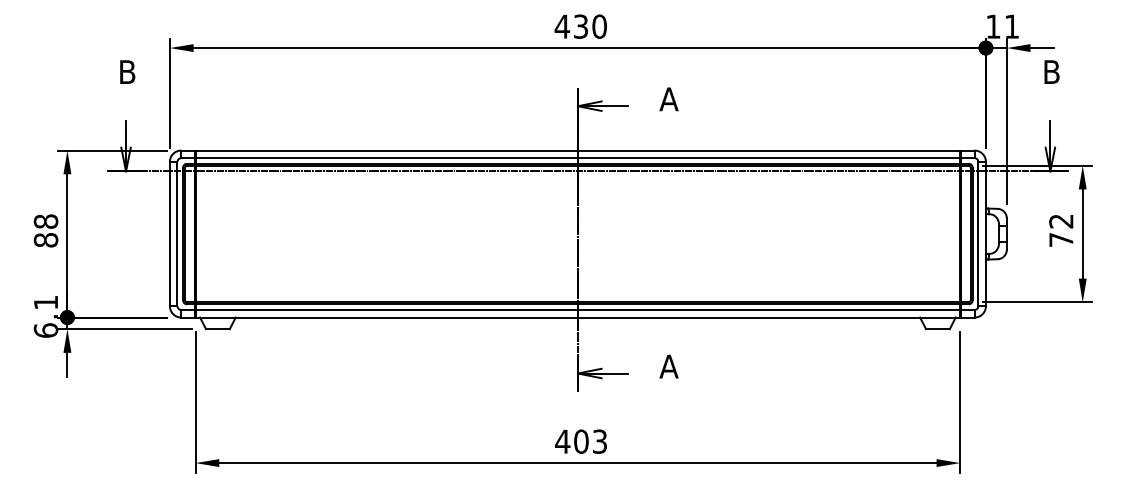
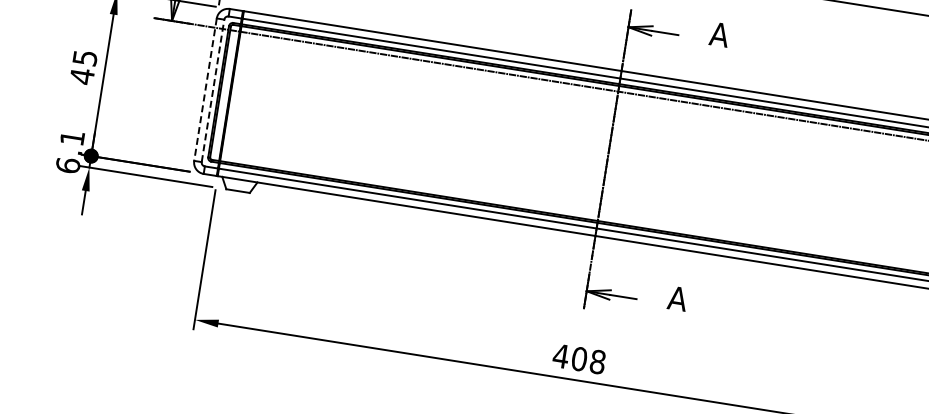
text: (45, 231) -> (83, 67), 88 -> 45
line: (177, 233) -> (213, 90), solid -> dashed
line: (169, 234) -> (205, 90), solid -> dashed
text: (599, 441) -> (597, 361), 403 -> 408

